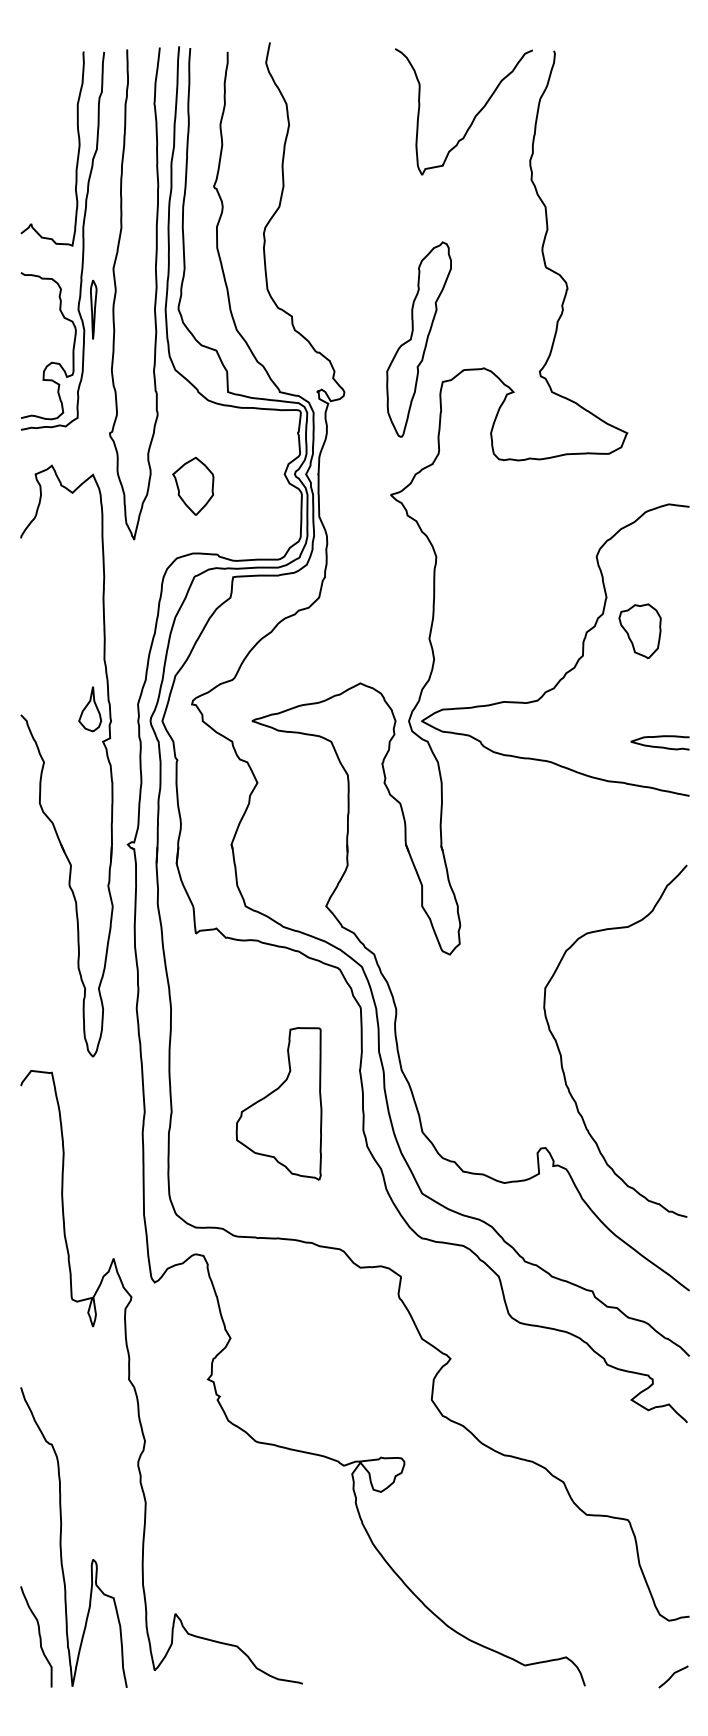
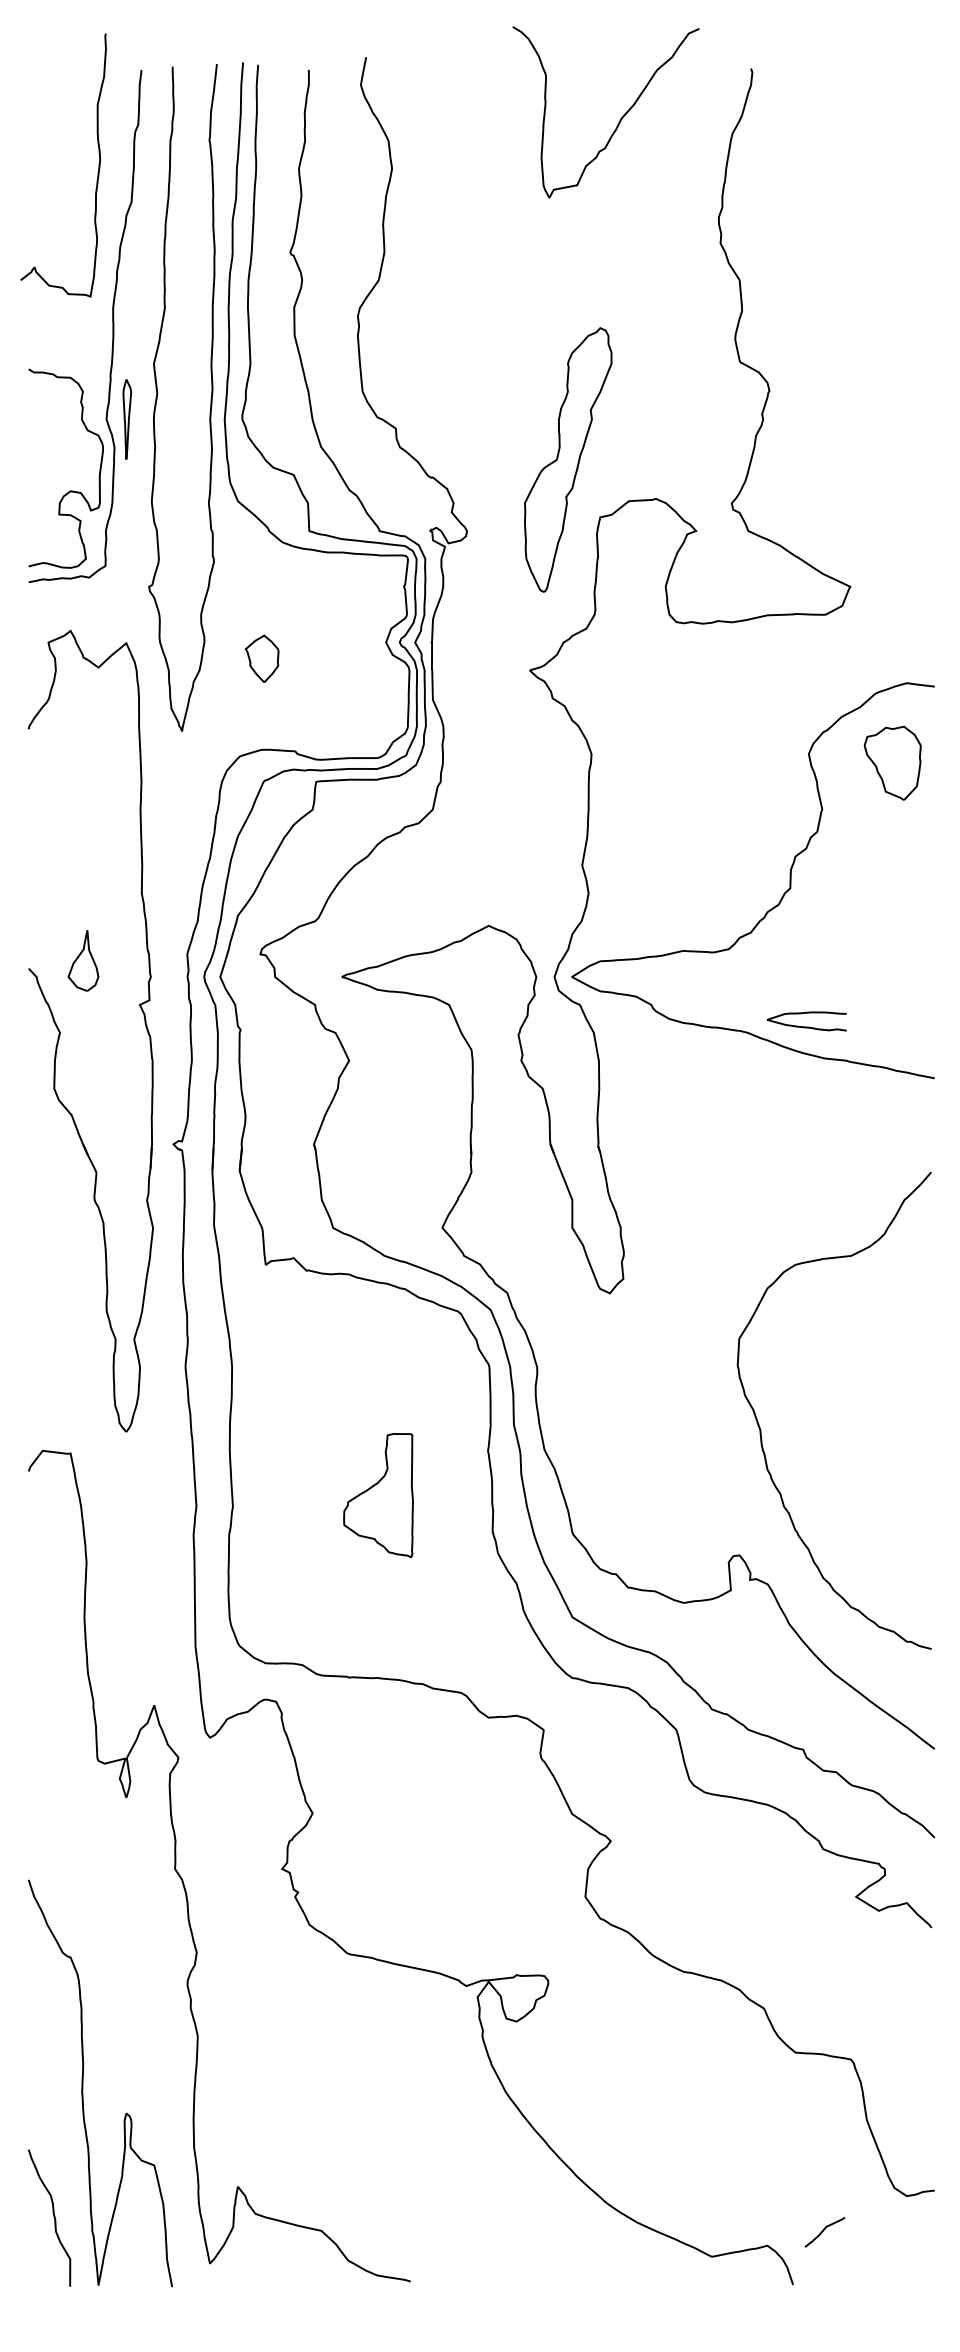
curve: (473, 117) -> (619, 120), moved
curve: (77, 154) -> (97, 172), moved
part: (192, 486) -> (261, 658), size x0.6
part: (639, 630) -> (892, 762), moved
part: (90, 708) -> (83, 960), moved
curve: (659, 746) -> (806, 1026), moved
part: (279, 1103) -> (378, 1495), size x0.6
curve: (672, 1676) -> (823, 2231), moved

